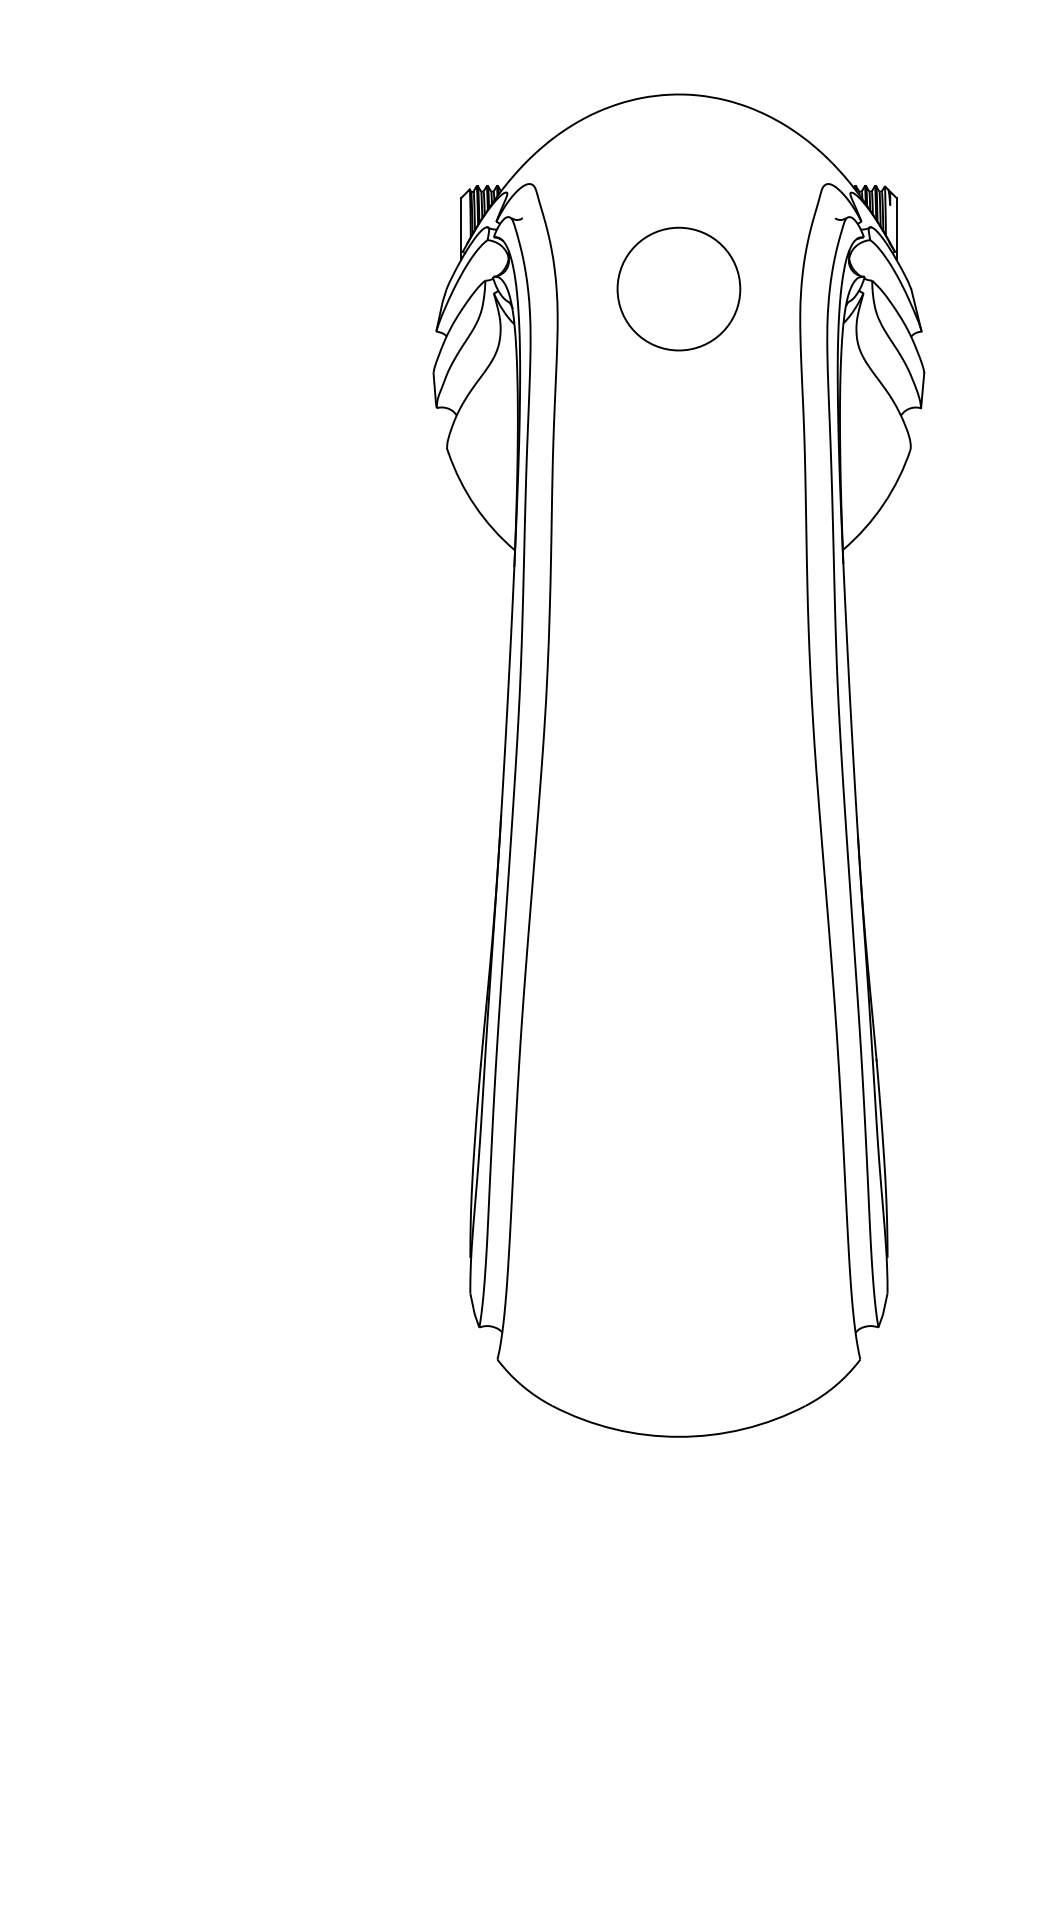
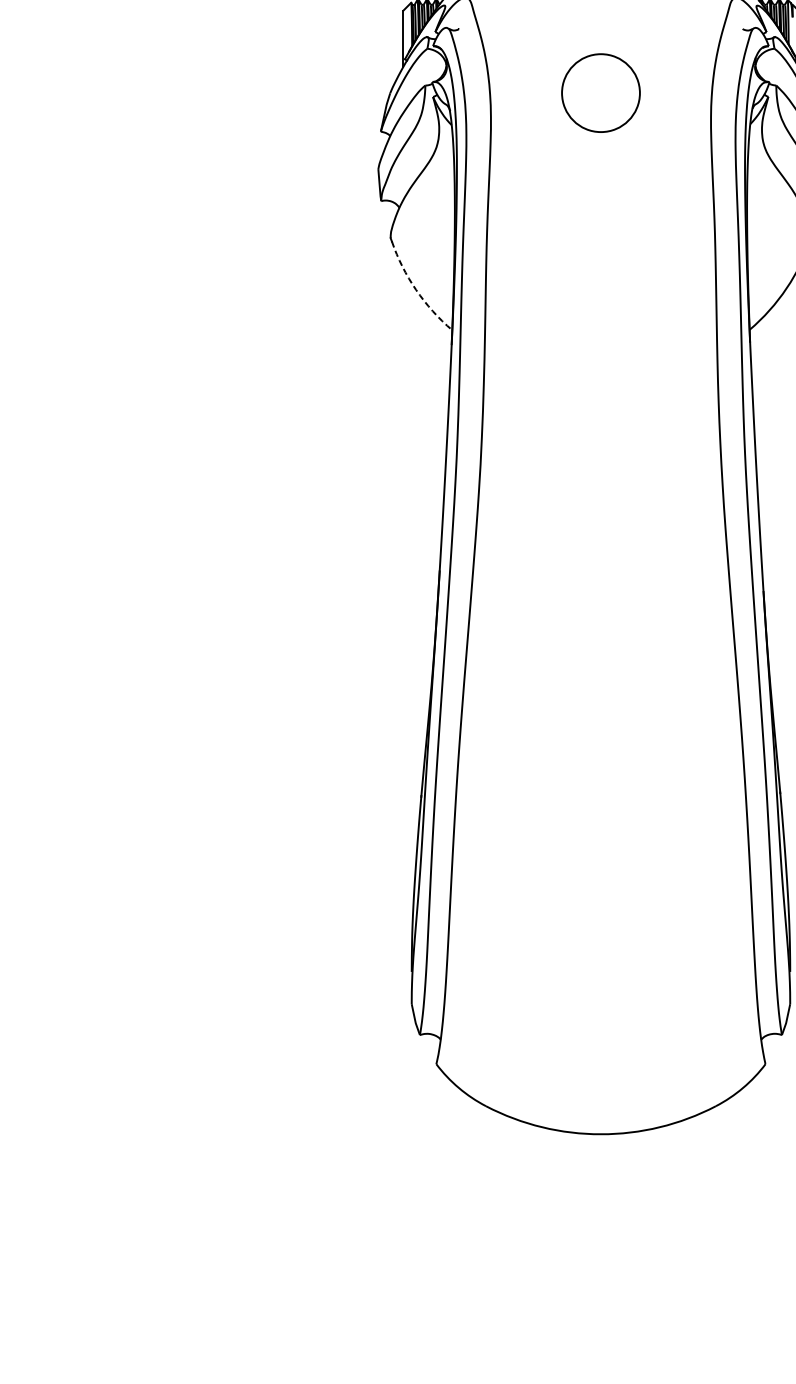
circle: (678, 288) -> (600, 92), size x0.7
arc: (475, 506) -> (416, 290), solid -> dashed

